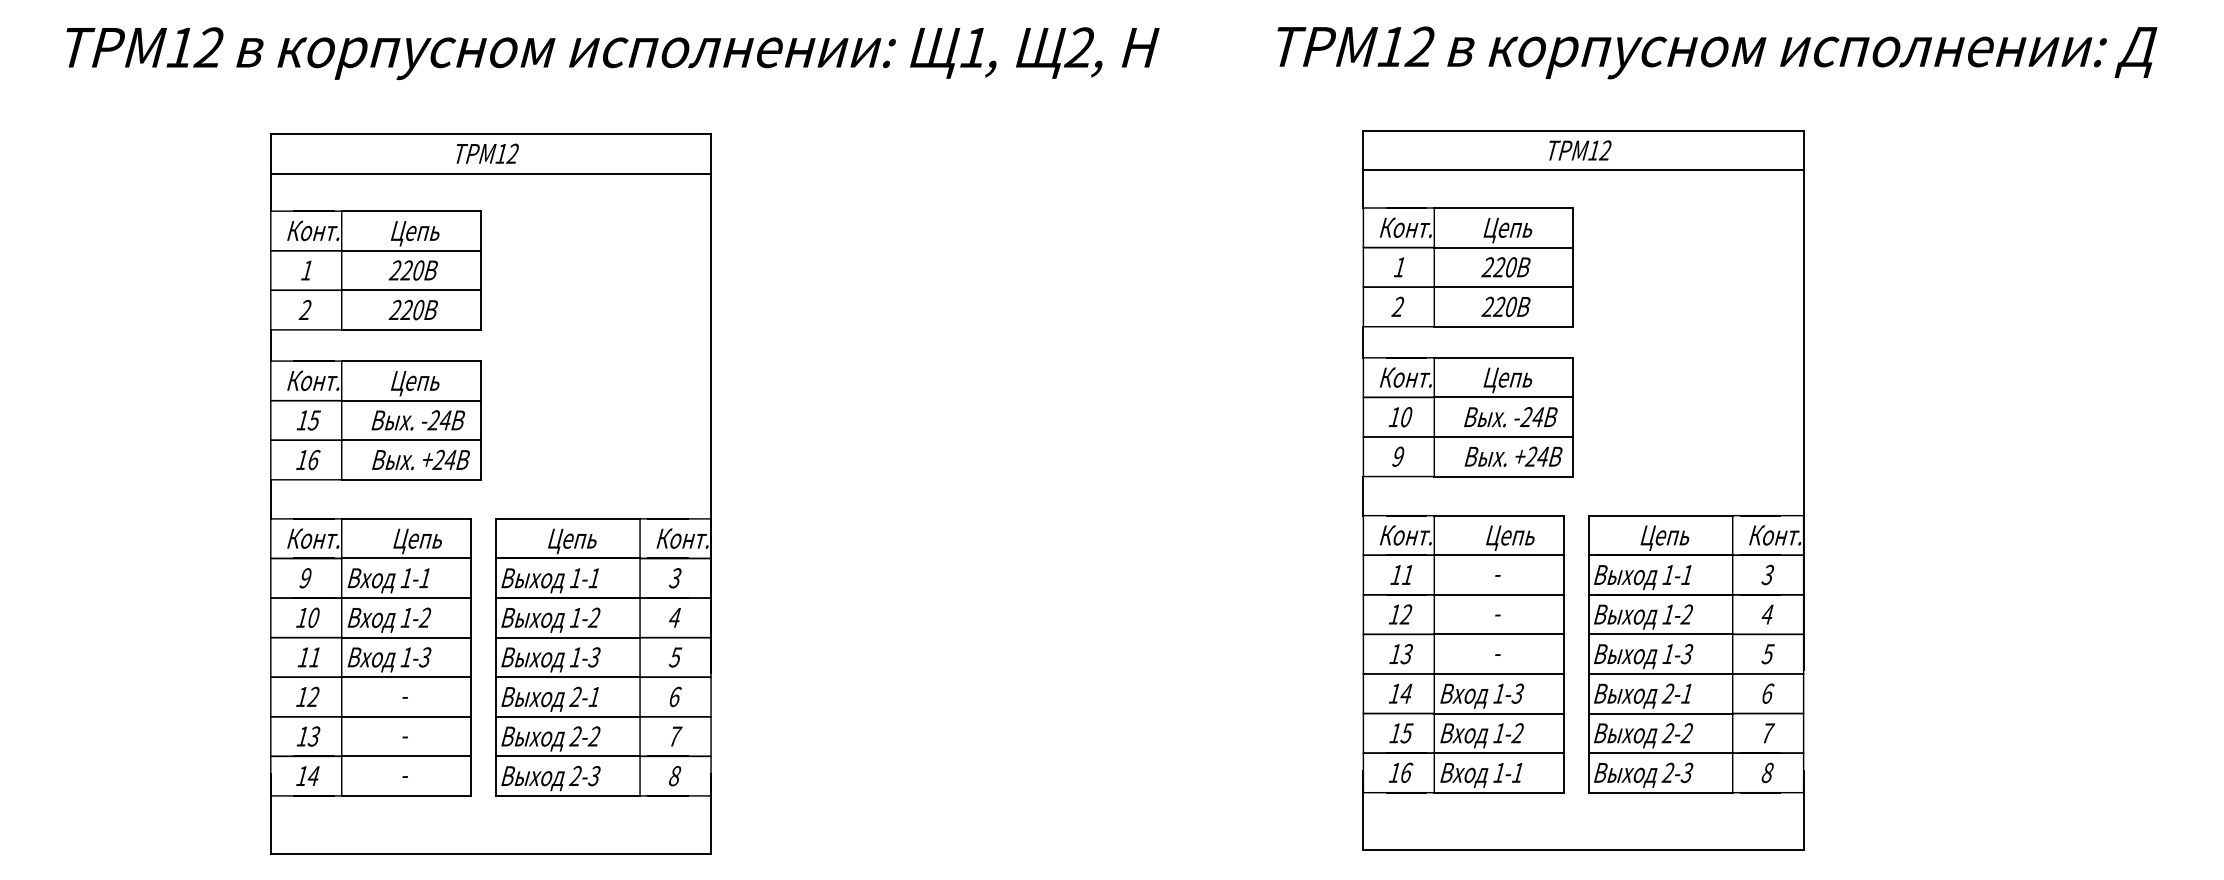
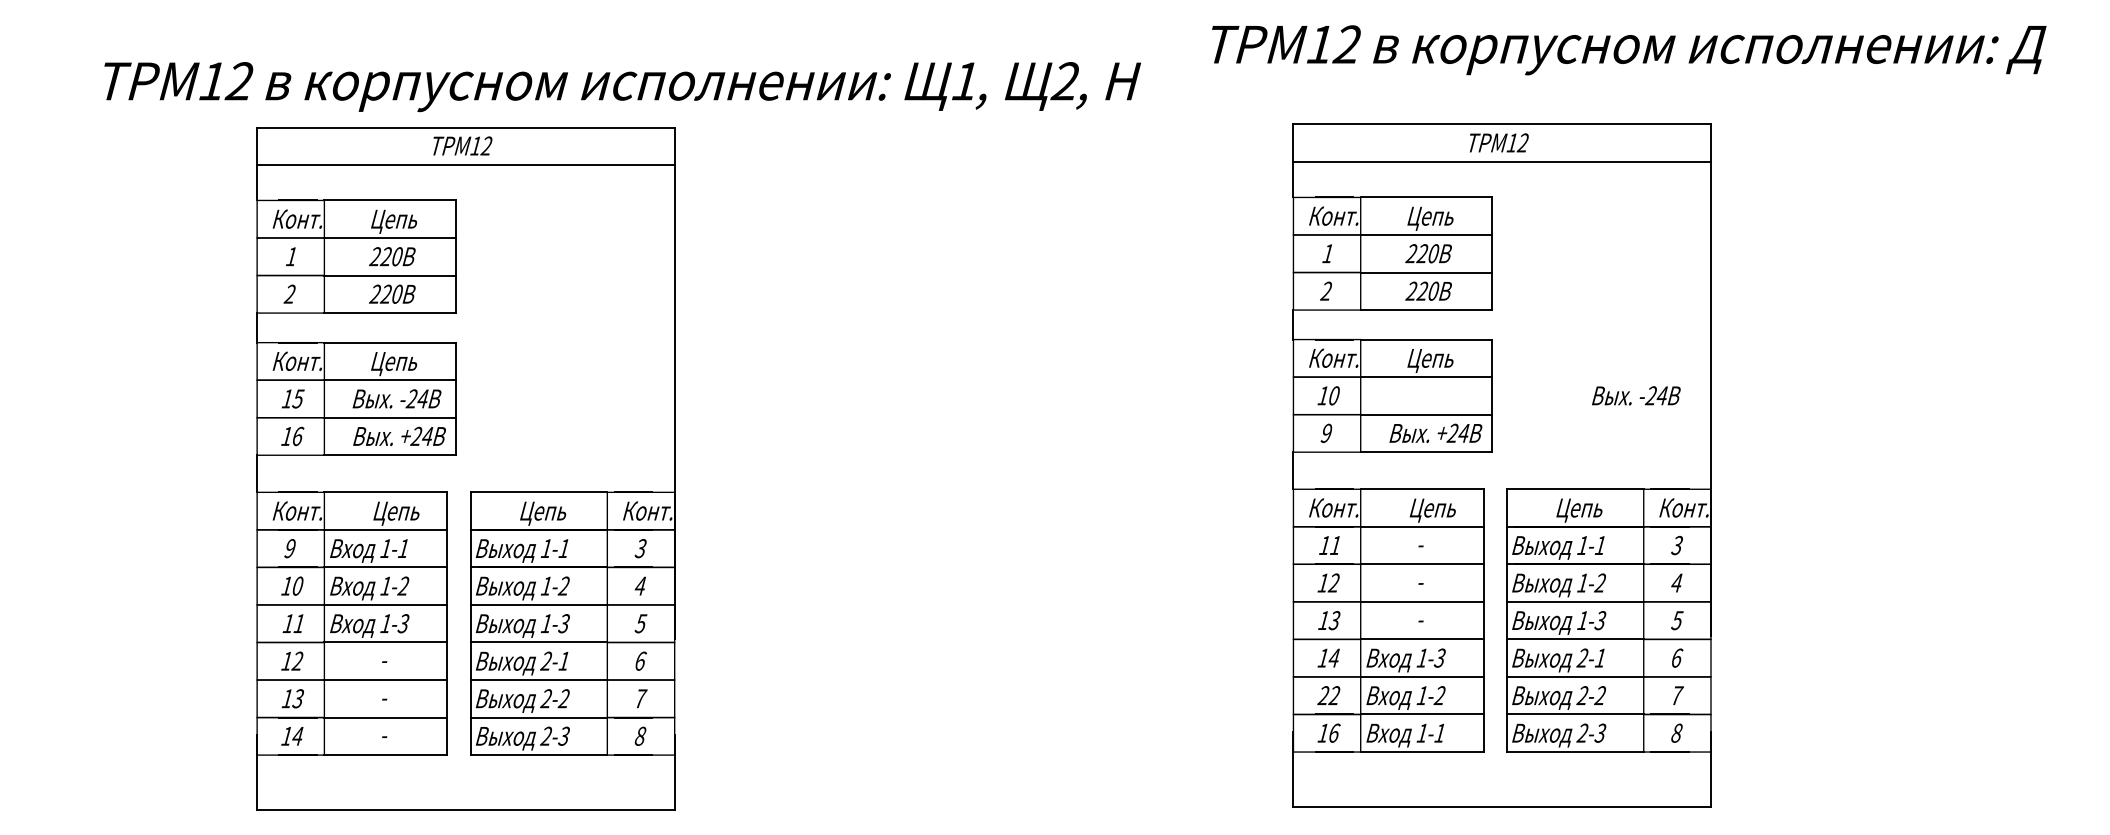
text: (612, 54) -> (622, 87), moved
text: (1511, 416) -> (1636, 395), moved
text: (1401, 733) -> (1329, 695), 15 -> 22

